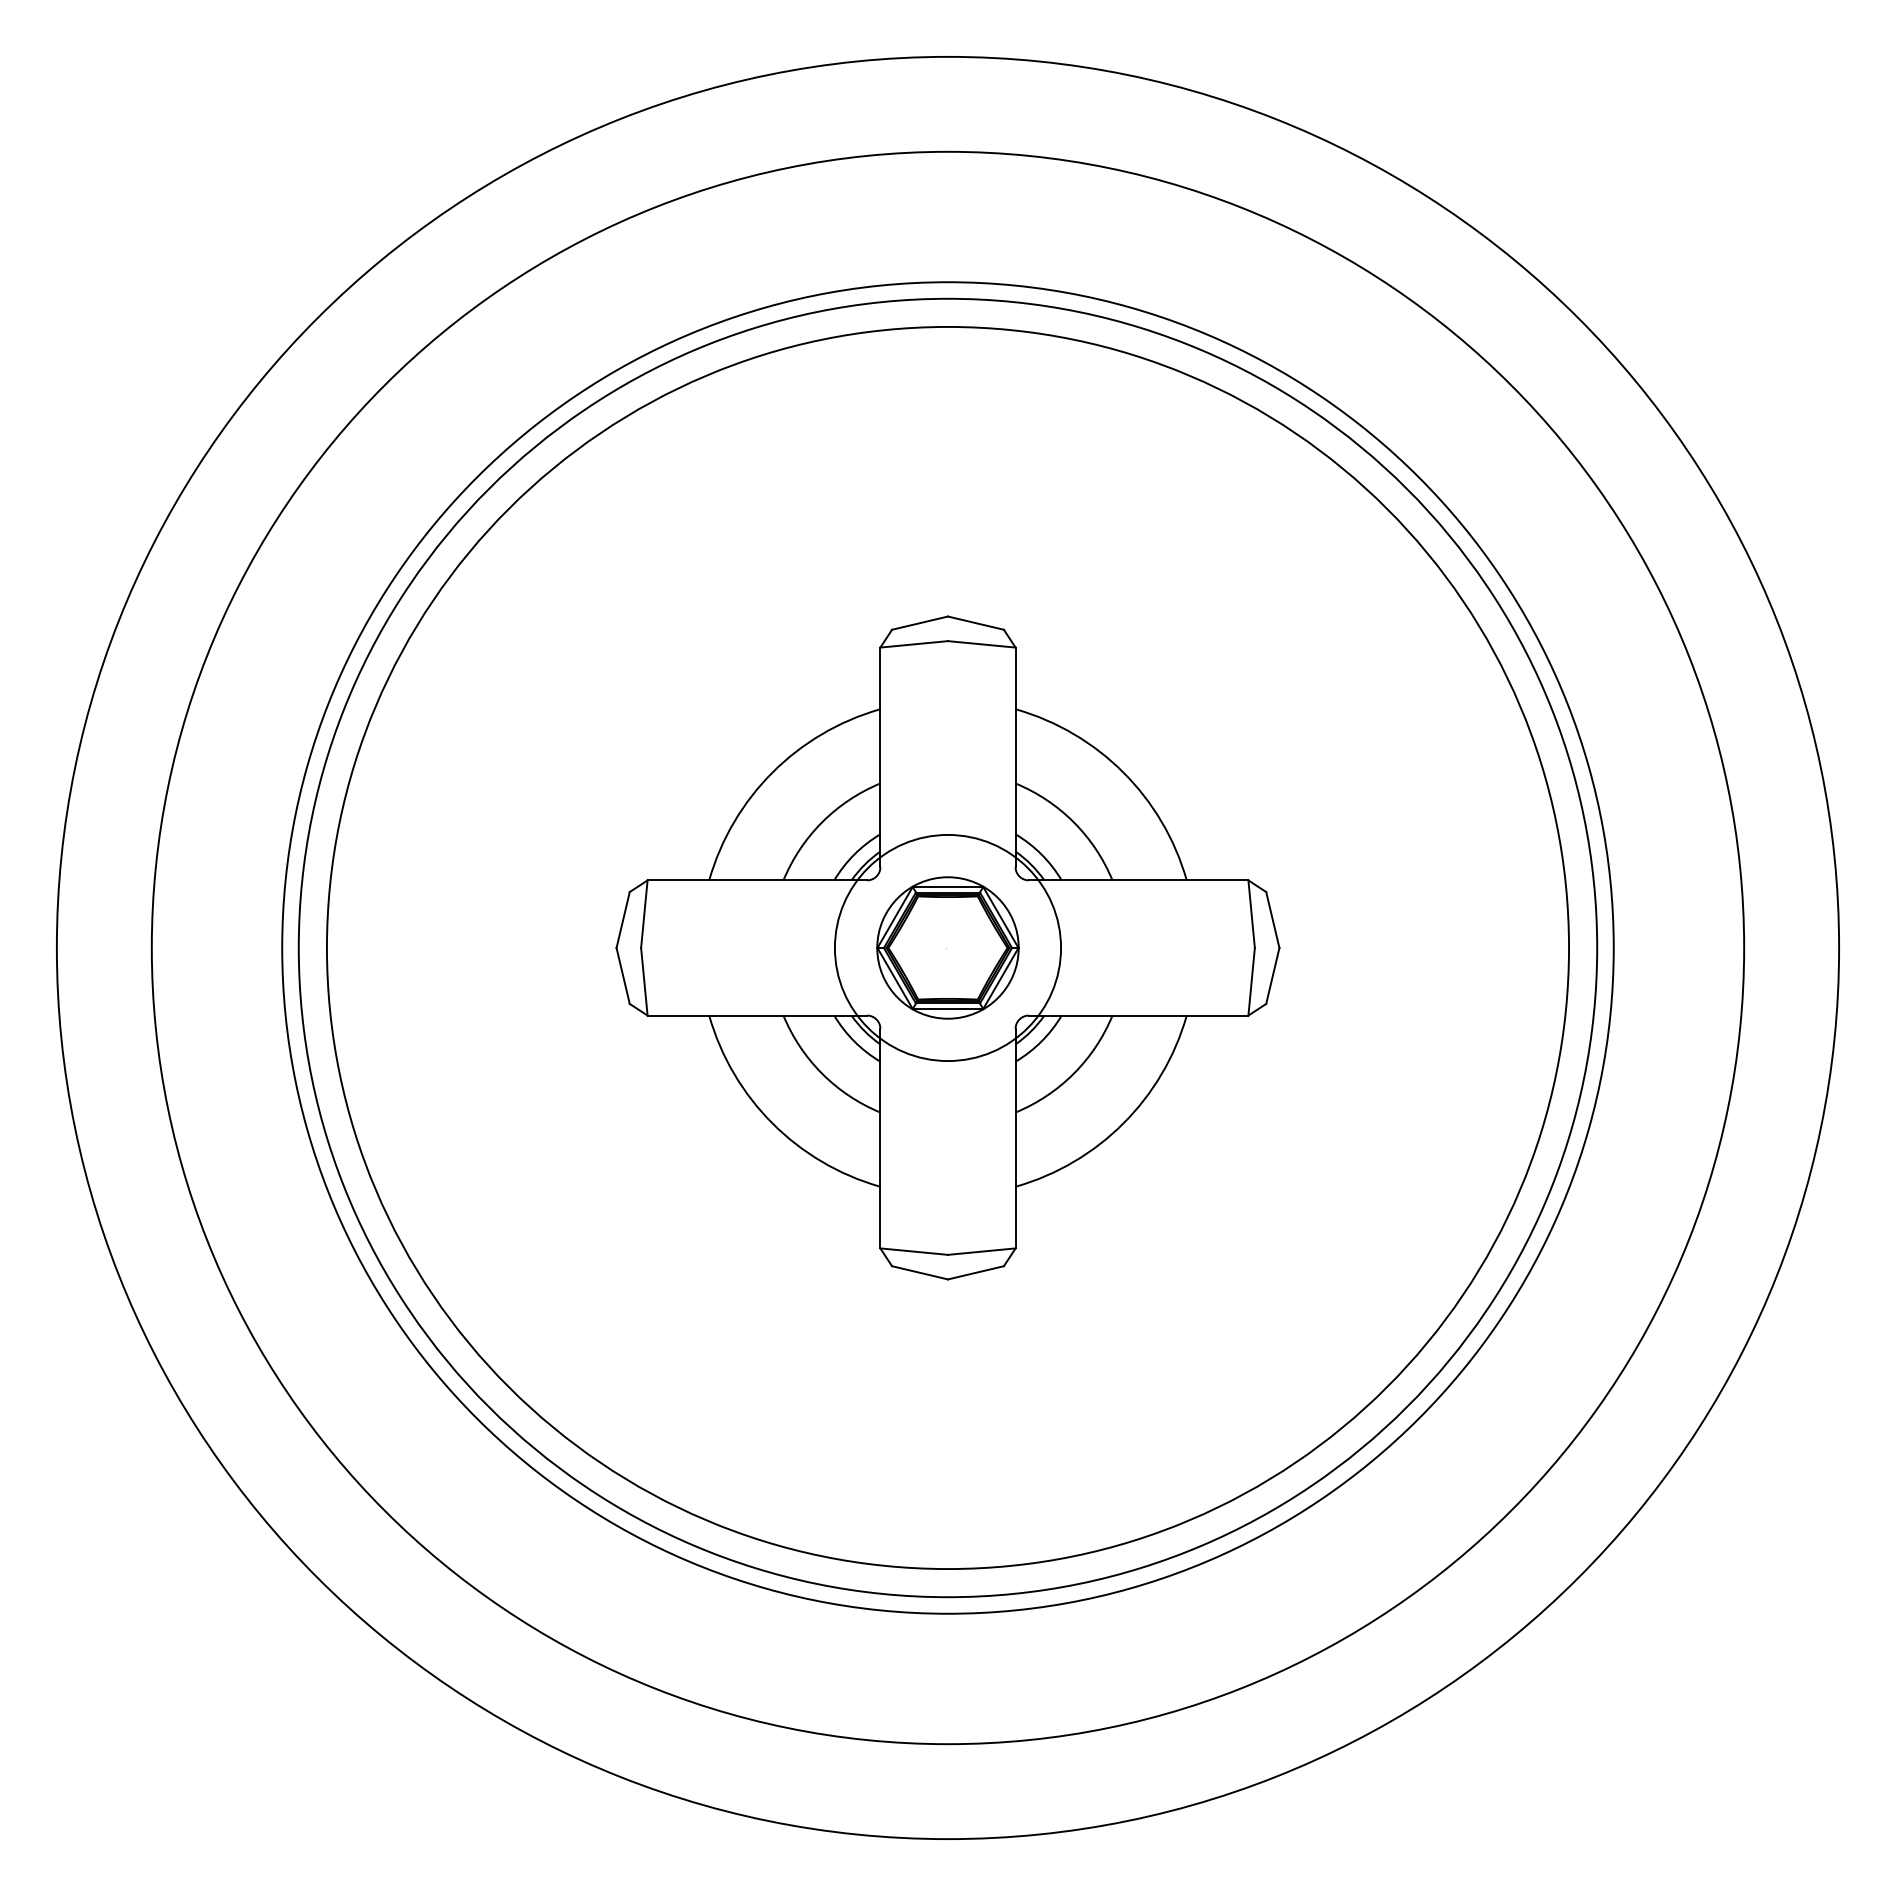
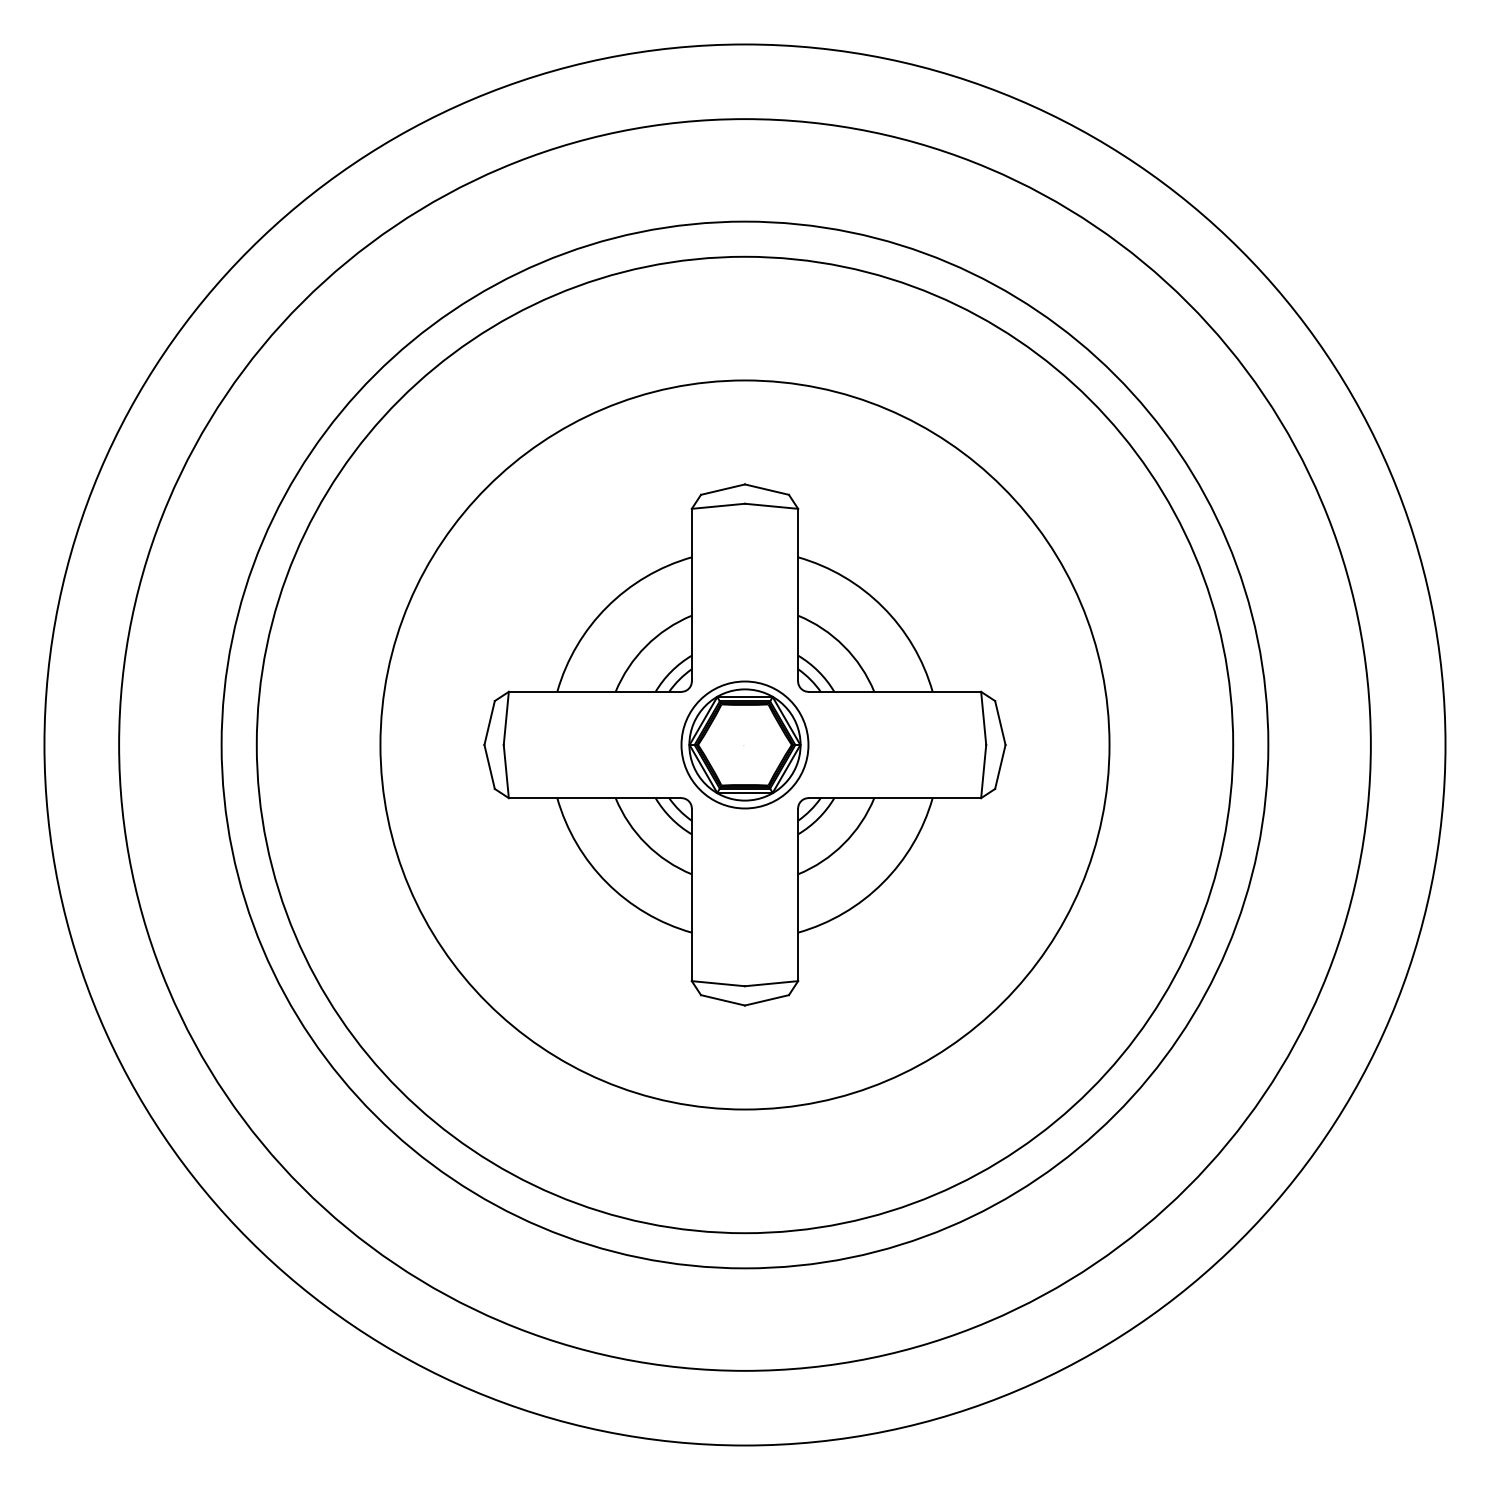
circle: (947, 947) -> (744, 744), size x0.71
circle: (947, 947) -> (744, 744), size x0.71

